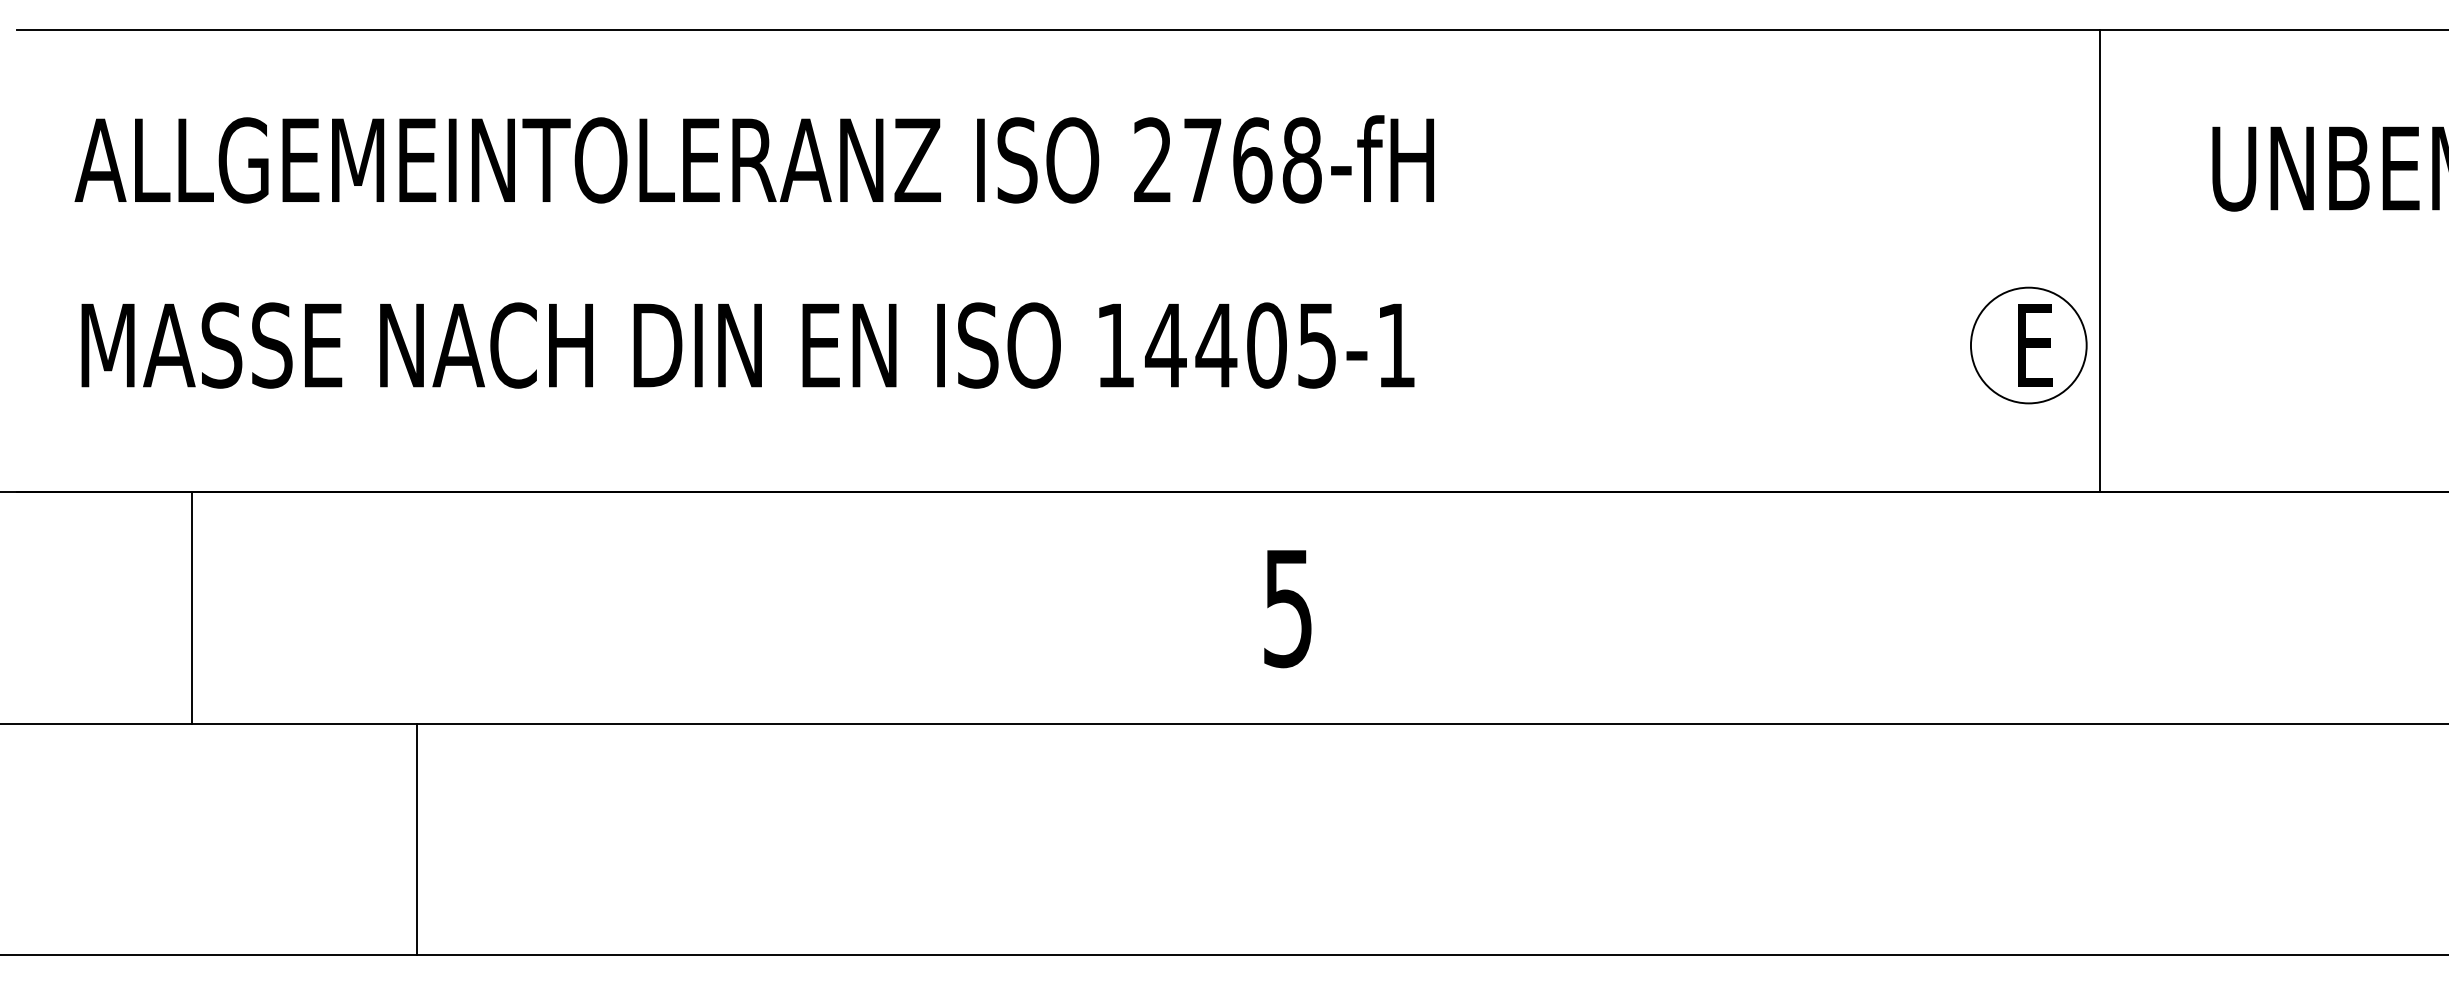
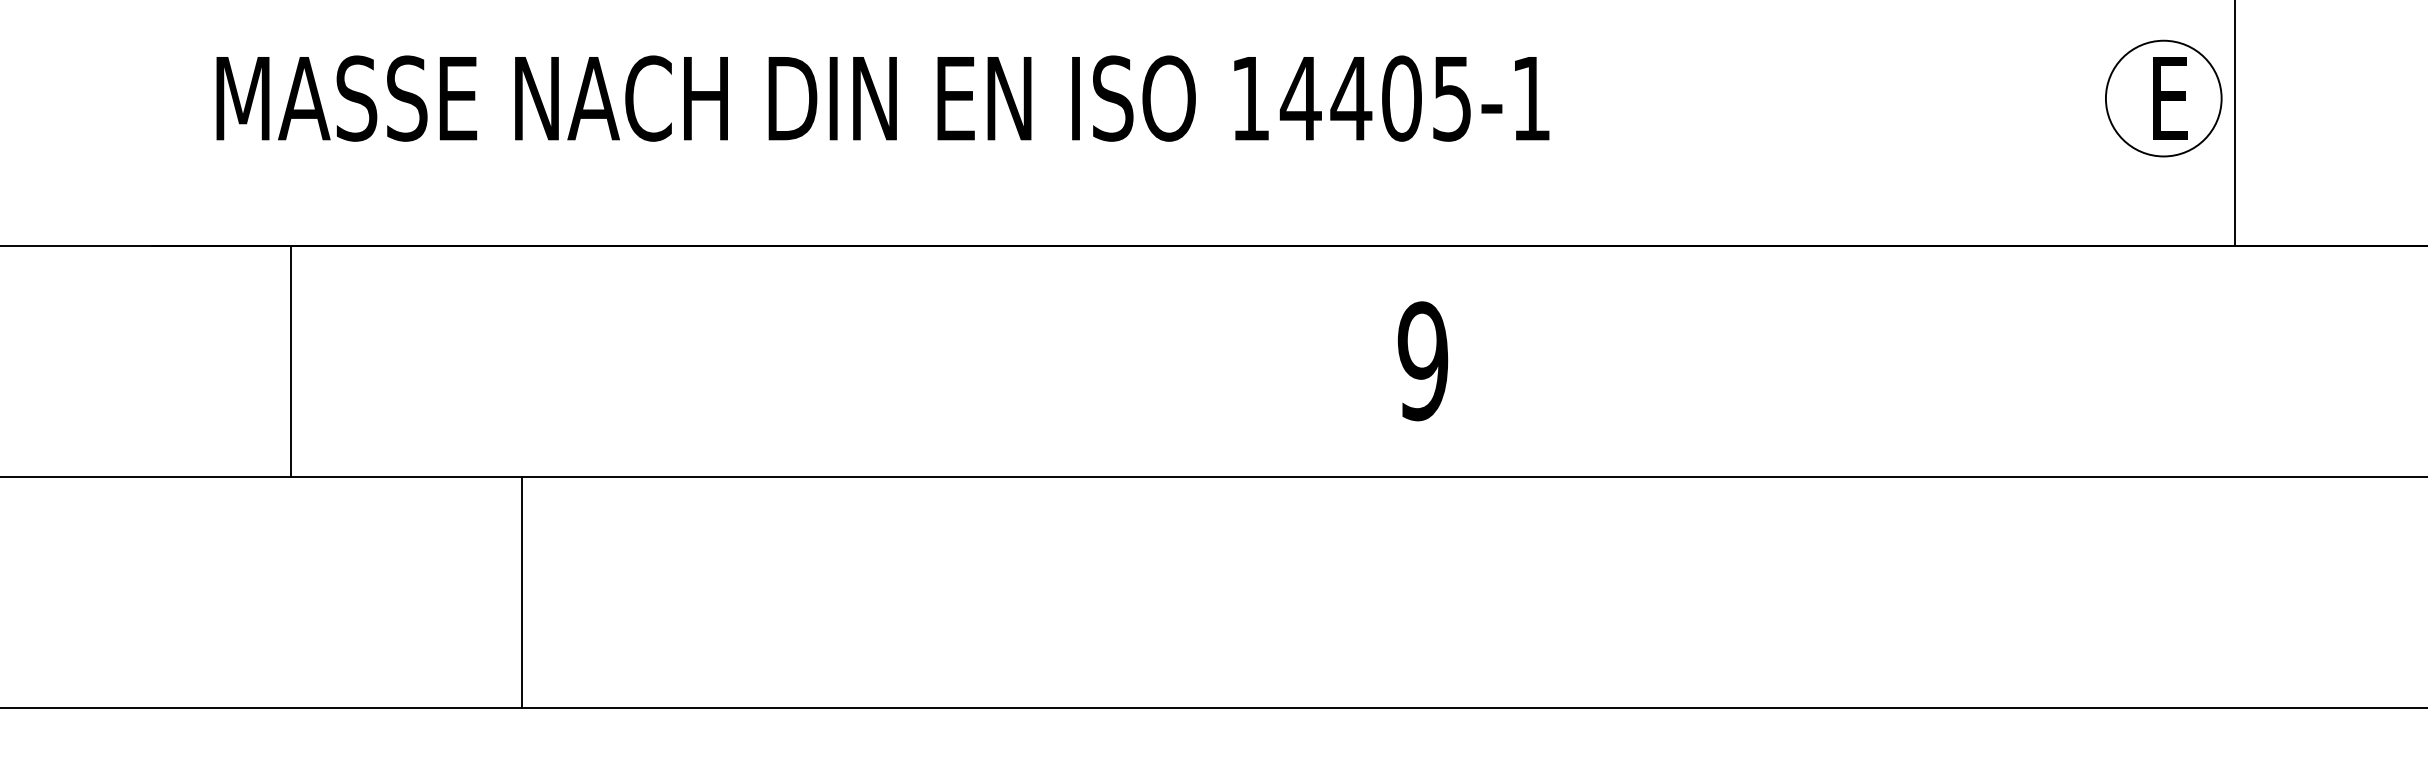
line: (192, 607) -> (291, 360), moved
text: (1288, 608) -> (1423, 361), 5 -> 9
line: (417, 839) -> (522, 592), moved

